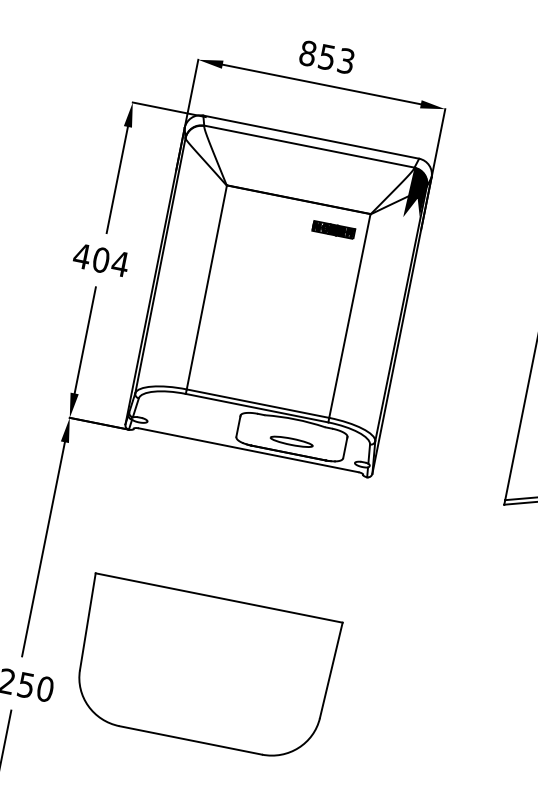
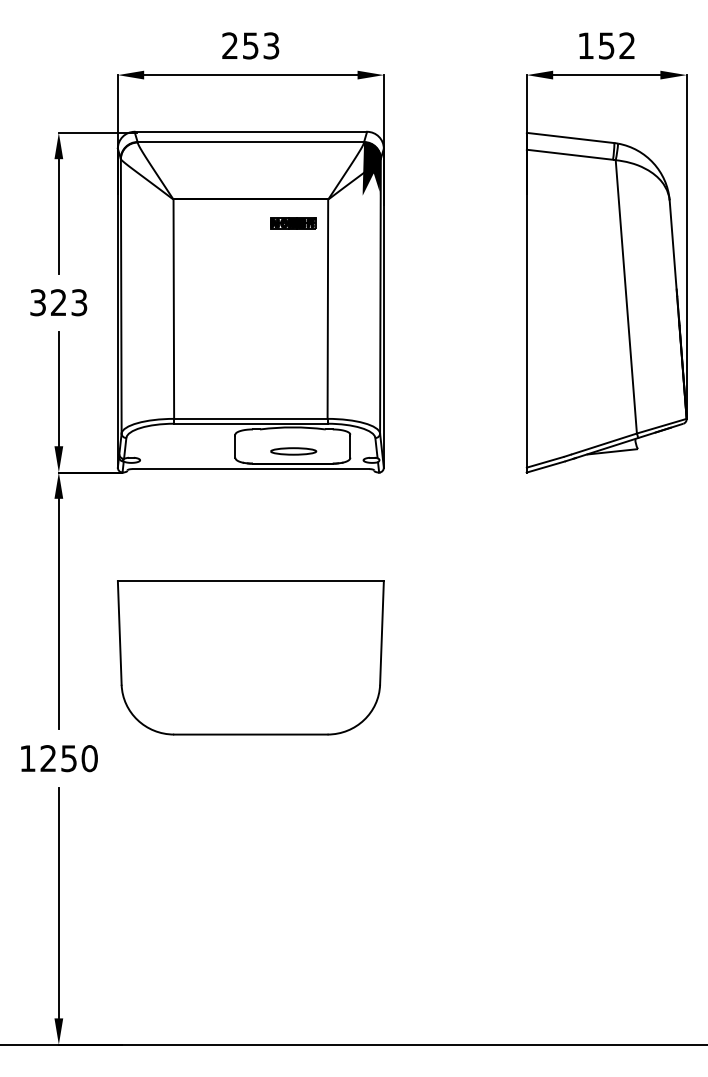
text: (308, 53) -> (230, 45), 853 -> 253
text: (101, 259) -> (58, 302), 404 -> 323
part: (204, 668) -> (250, 657), moved

